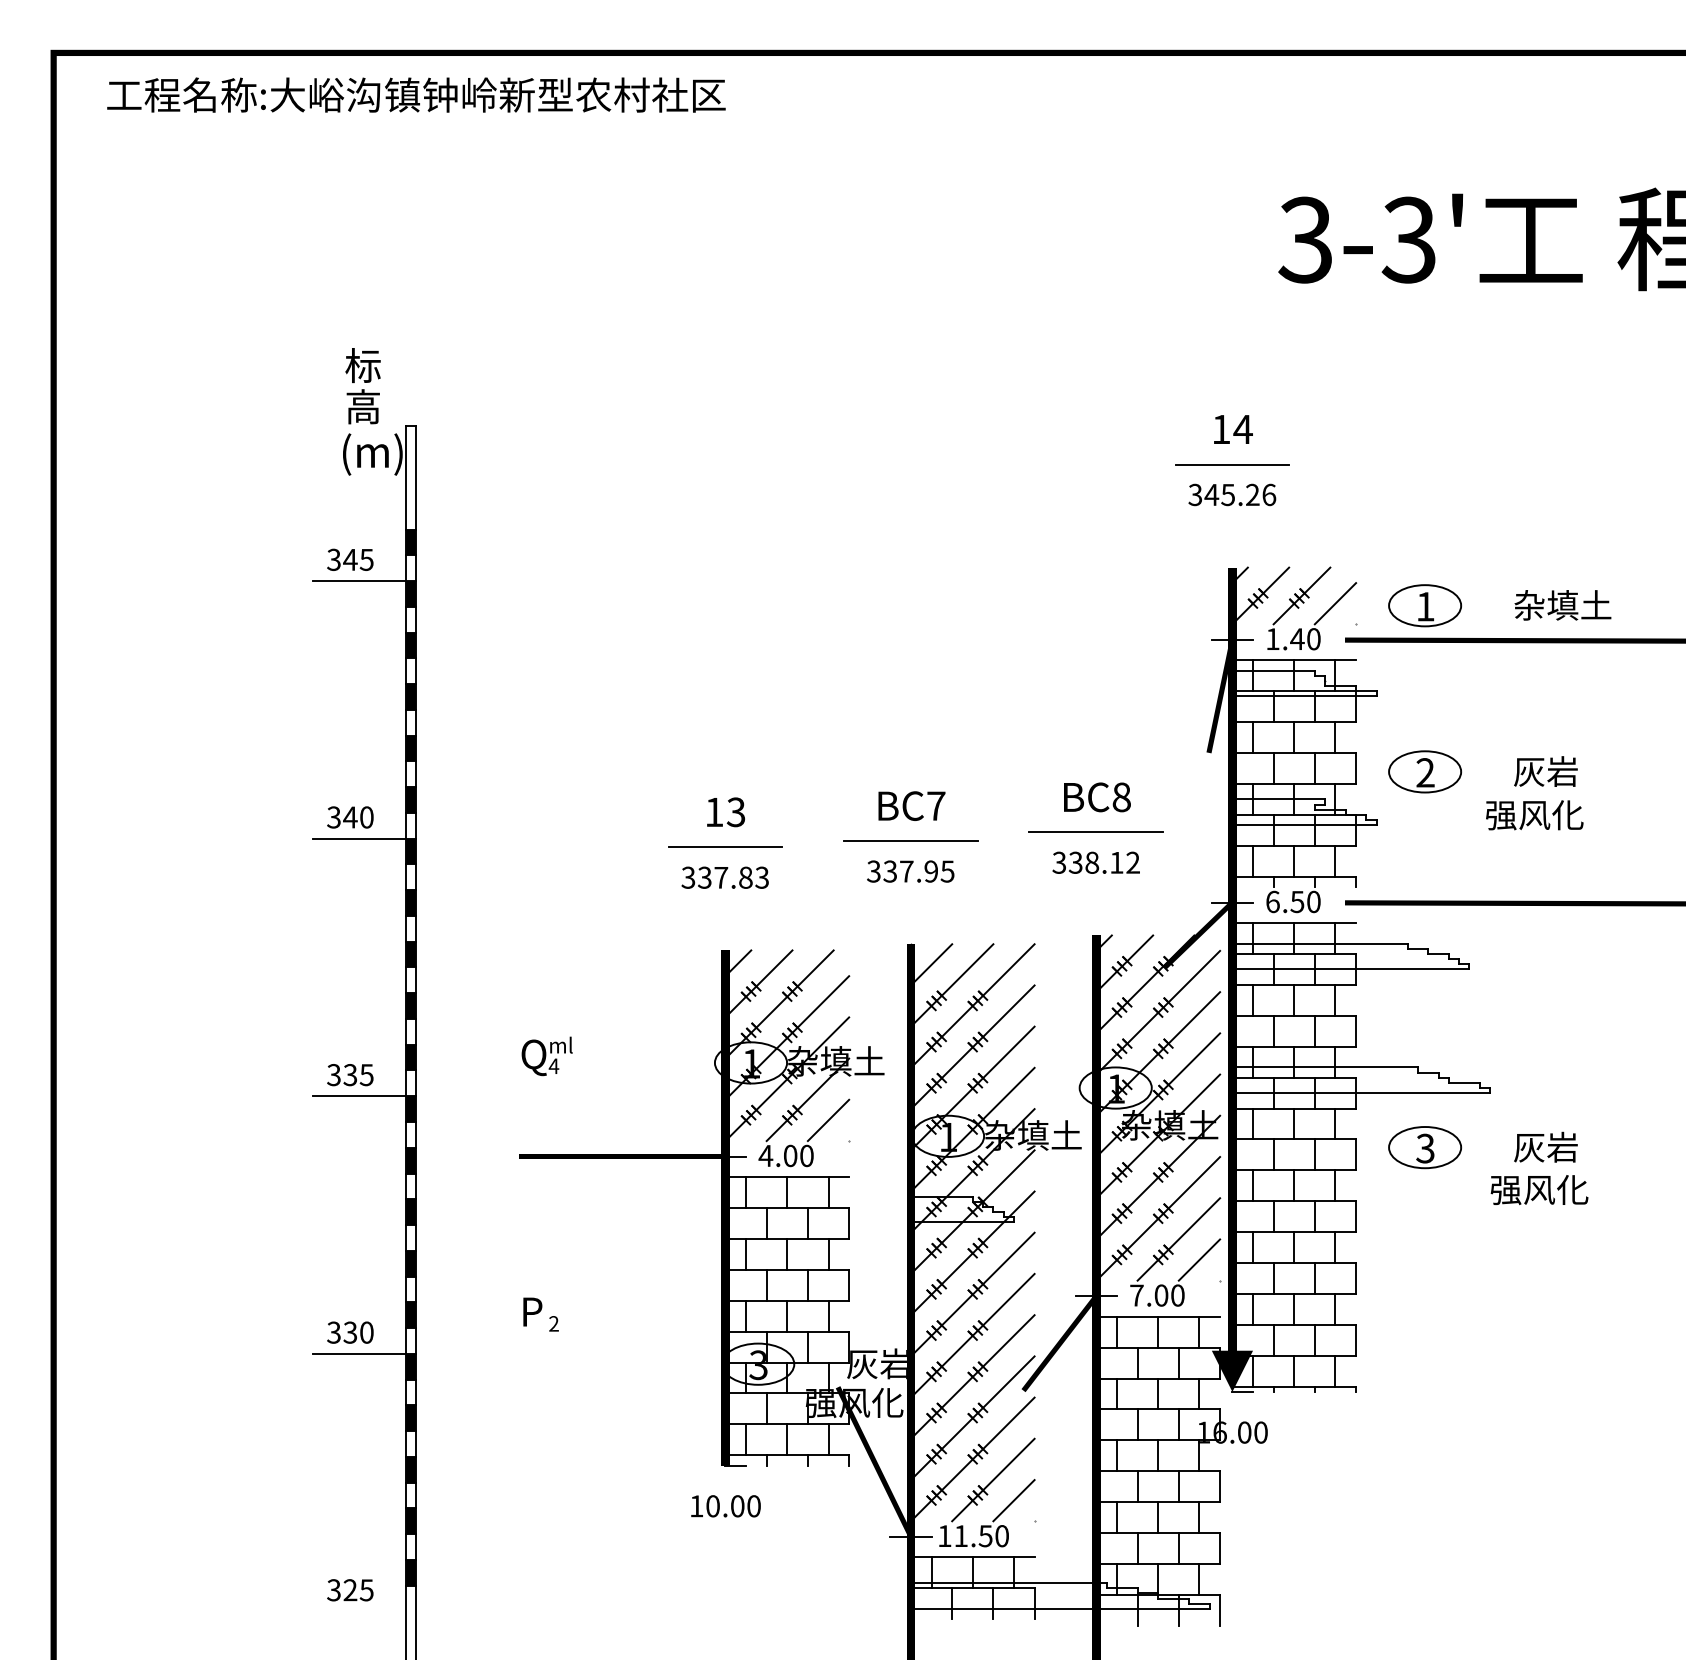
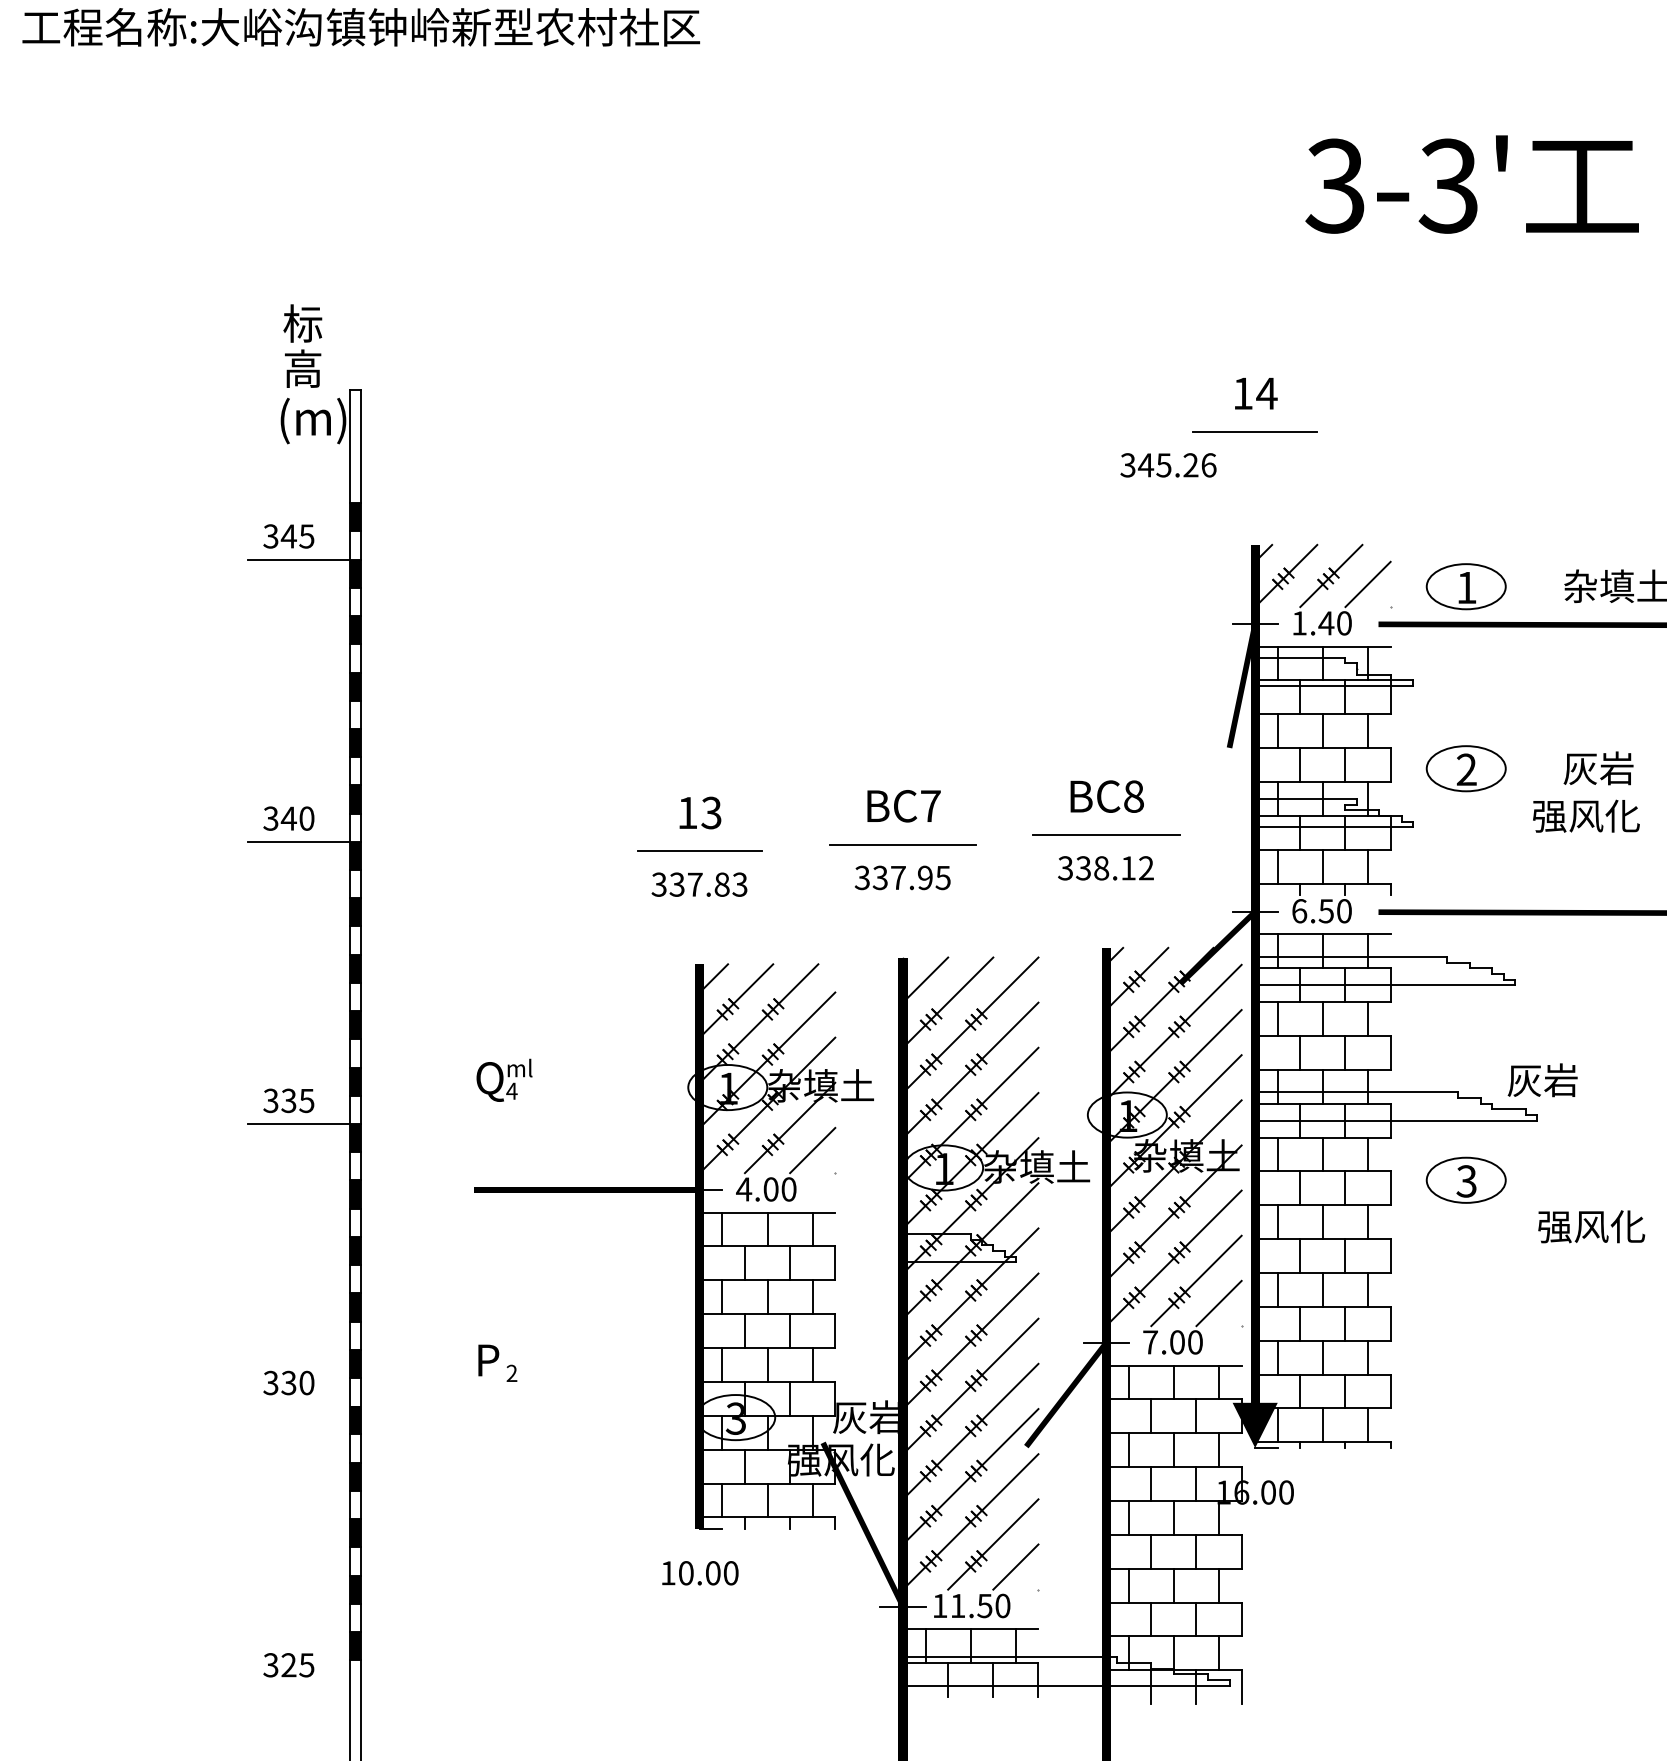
text: (1232, 494) -> (1168, 464), moved
text: (1545, 1146) -> (1542, 1079), moved
line: (364, 1353) -> (304, 1405), removed

